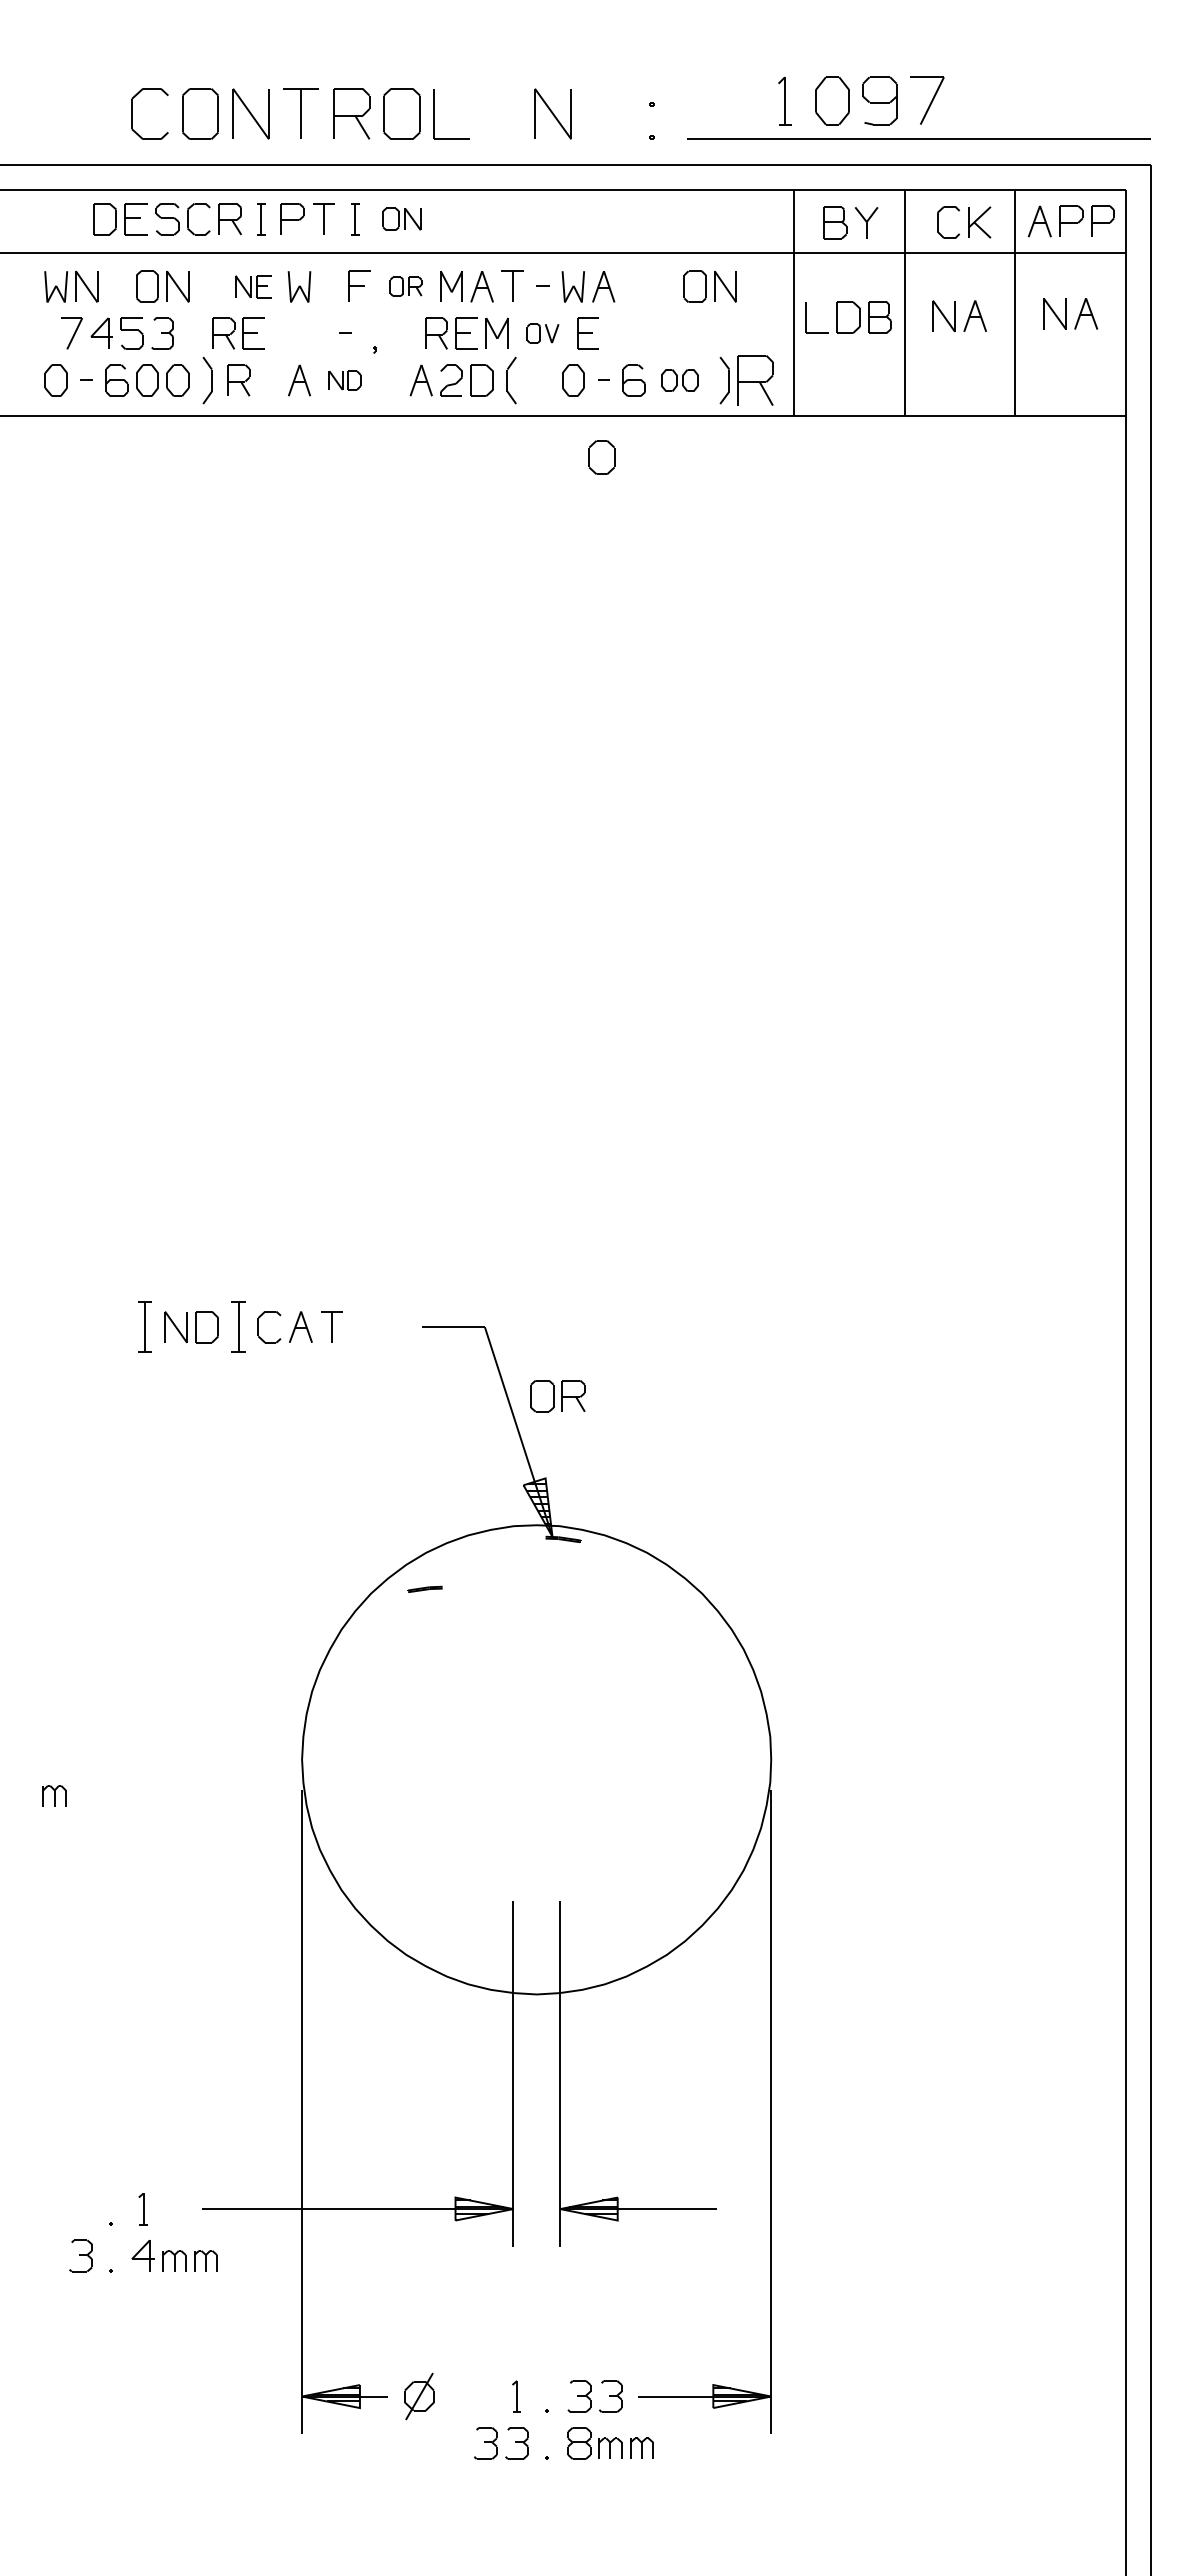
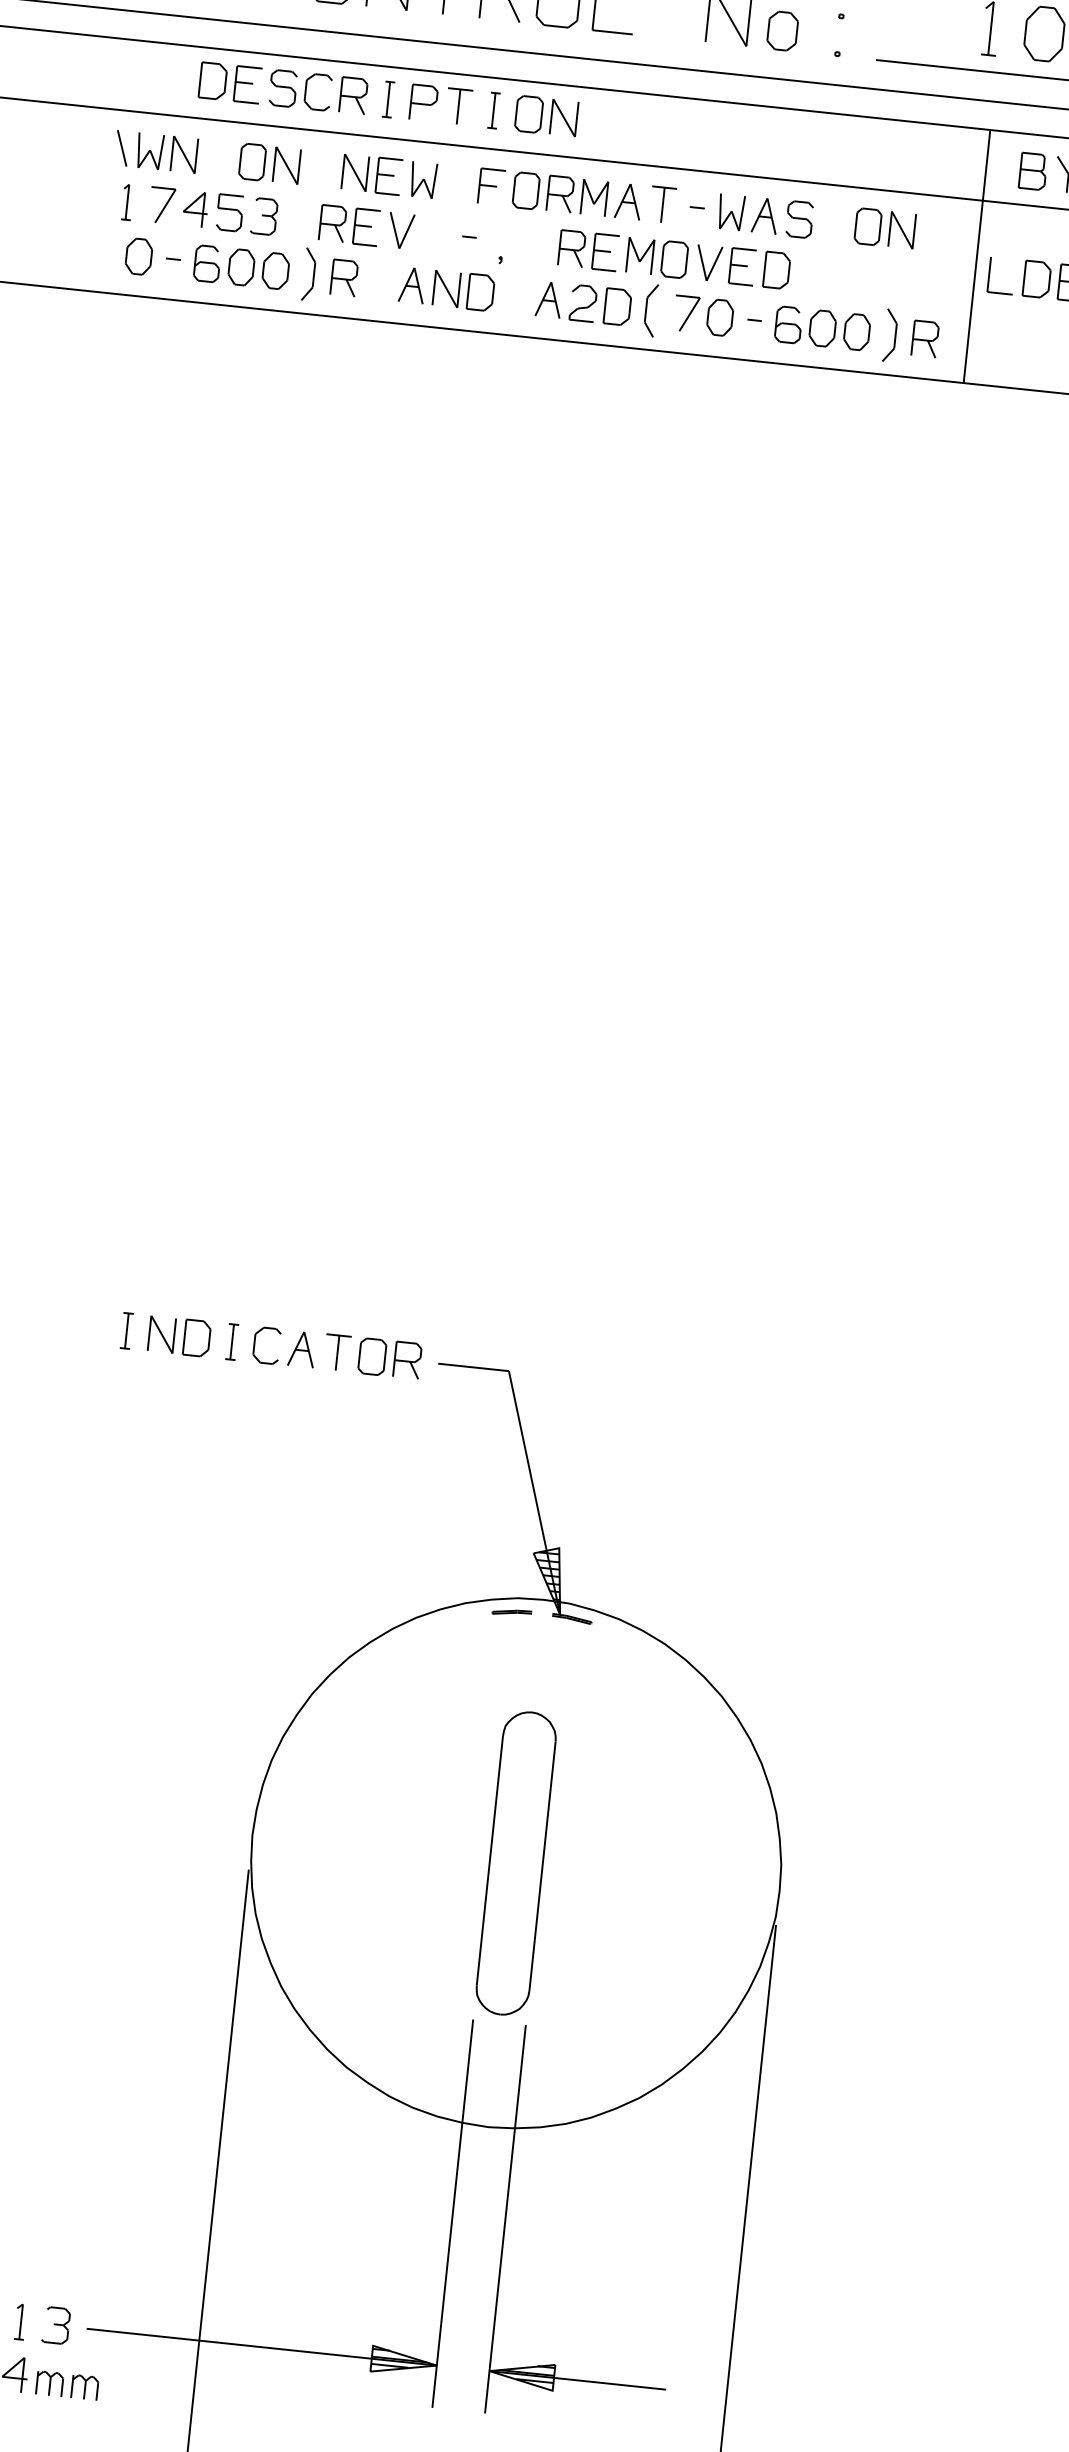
part: (401, 219) -> (546, 116), size x1.43
line: (31, 286) -> (122, 148), added
part: (253, 286) -> (371, 174), size x1.43
part: (405, 286) -> (542, 192), size x1.67
part: (633, 286) -> (798, 219), added
part: (40, 333) -> (126, 201), added
part: (283, 333) -> (399, 230), added
part: (542, 333) -> (691, 261), size x1.67
part: (618, 333) -> (776, 270), added
part: (344, 380) -> (462, 290), size x1.67
part: (543, 380) -> (686, 314), added
part: (679, 380) -> (839, 330), size x1.43
part: (755, 380) -> (924, 339), size x0.62
part: (601, 457) -> (782, 31), moved
part: (144, 1327) -> (126, 1331), size x0.62
part: (238, 1327) -> (231, 1342), size x0.62
part: (557, 1396) -> (389, 1358), moved
part: (424, 1588) -> (511, 1611), moved
part: (536, 1759) -> (515, 1863), added
part: (174, 2208) -> (56, 2324), added

